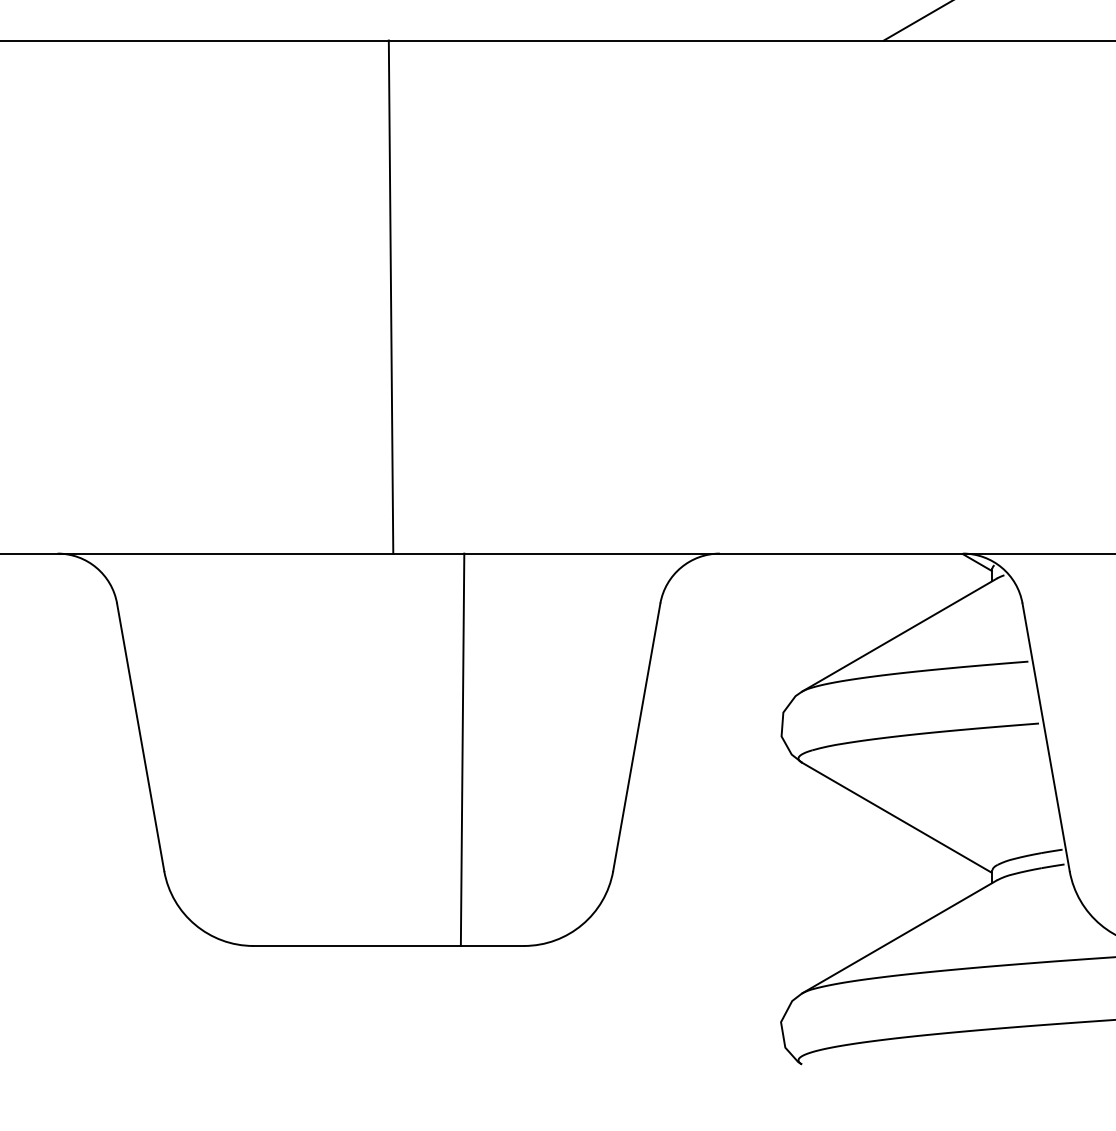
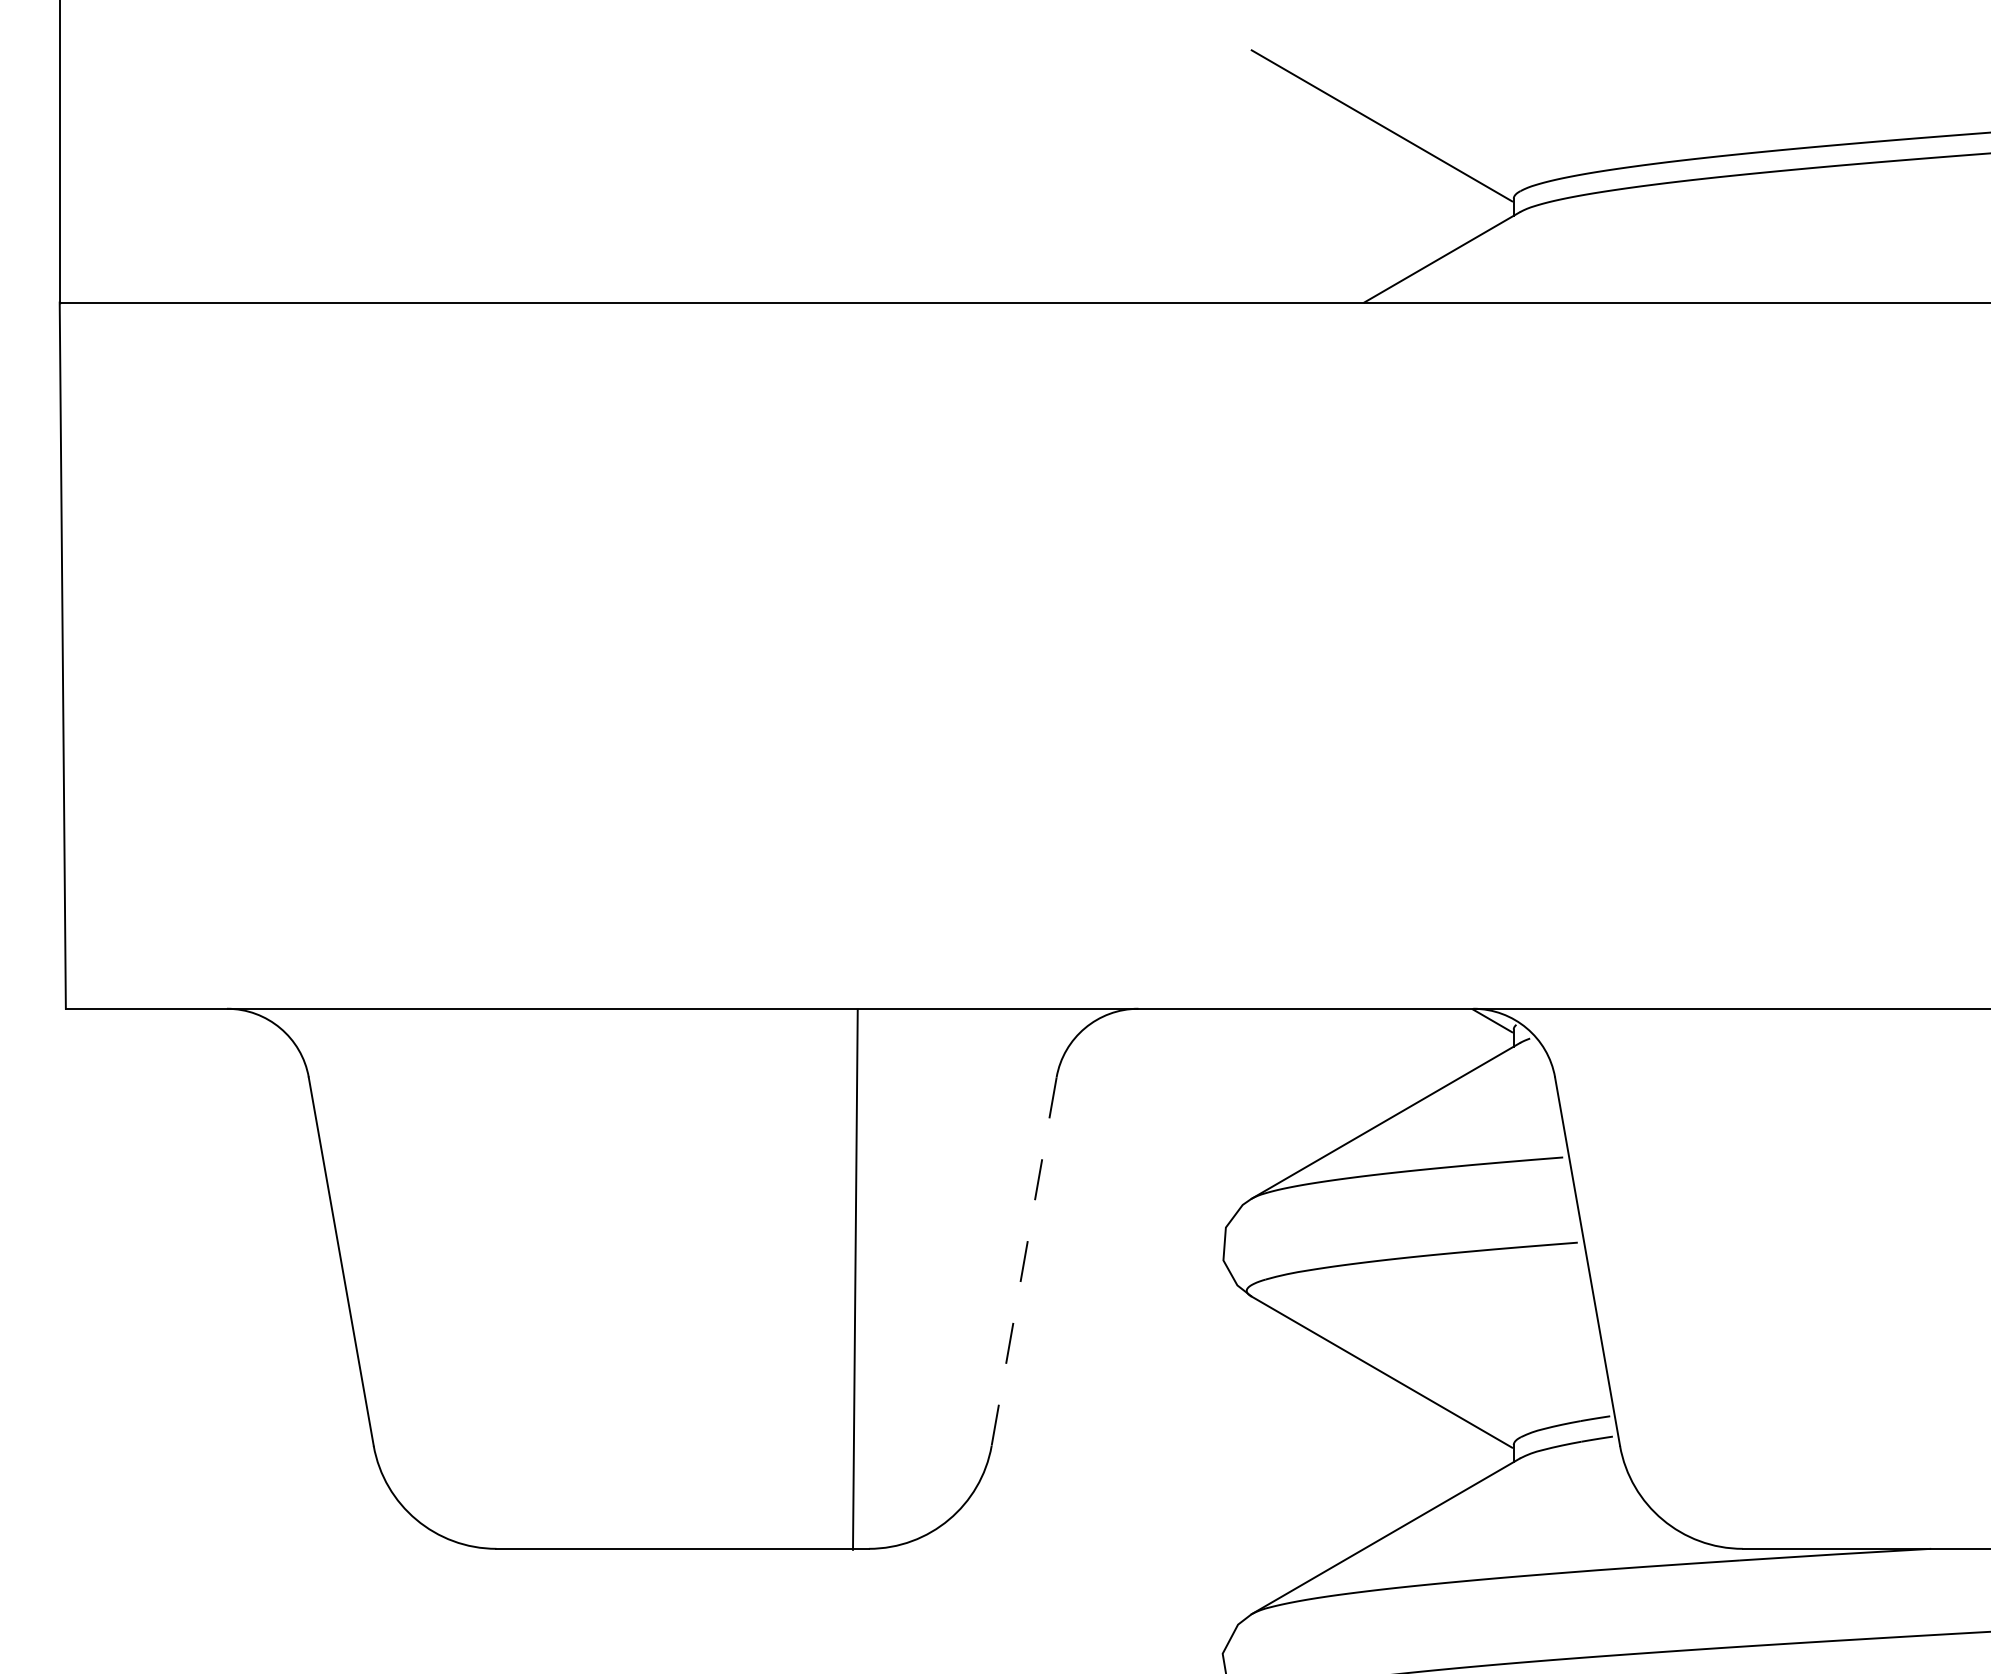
line: (390, 296) -> (685, 655), removed
line: (637, 737) -> (1024, 1262), solid -> dashed
line: (462, 749) -> (855, 1279), moved

